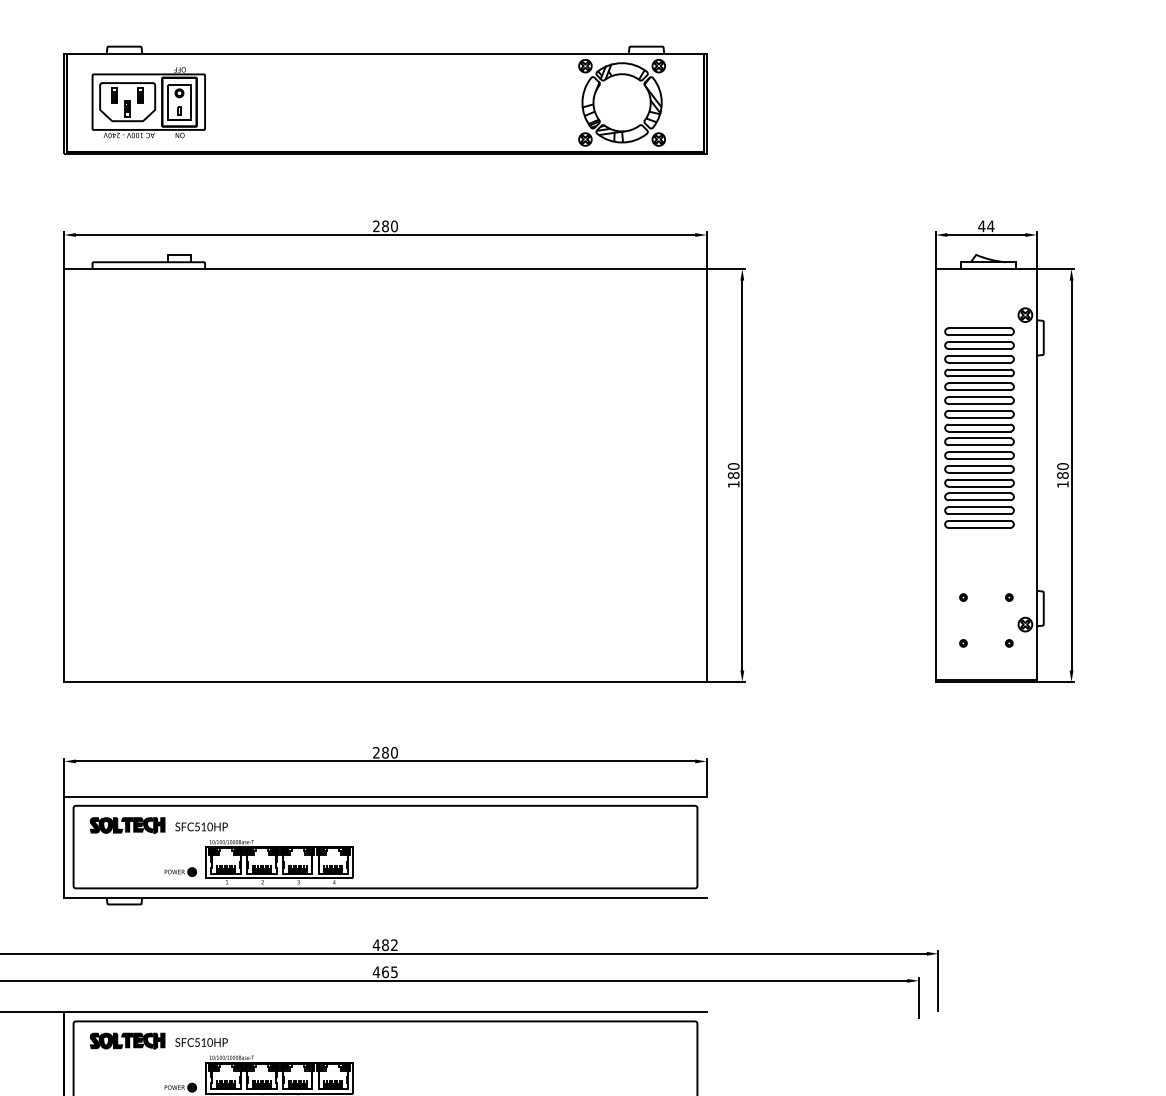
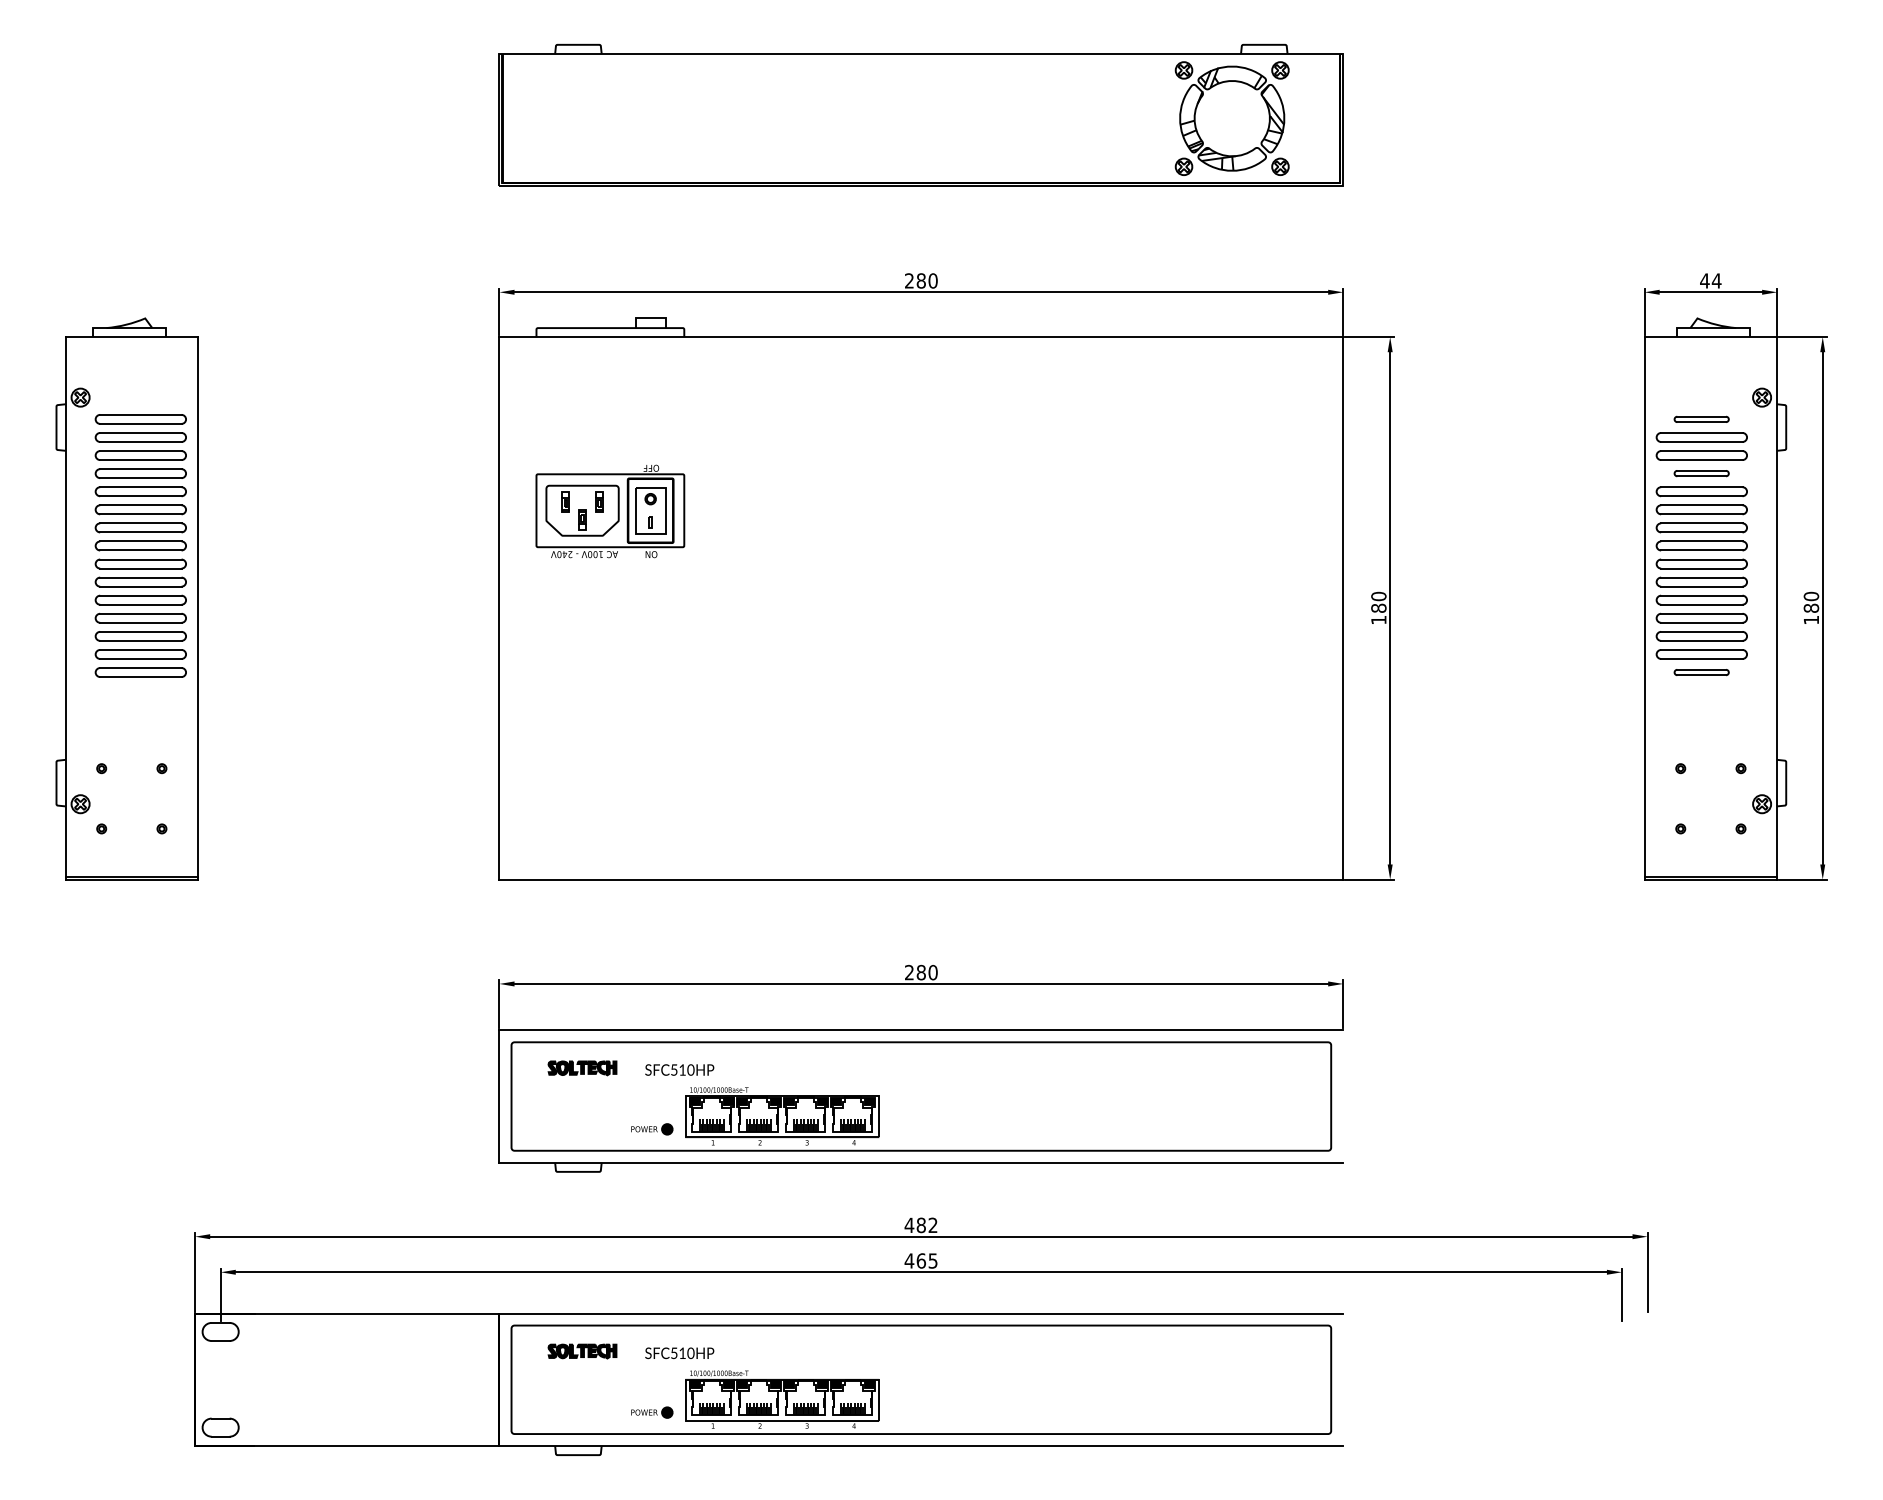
part: (148, 102) -> (610, 511), moved
part: (979, 331) -> (1701, 419), size x0.6
part: (979, 372) -> (1701, 473), size x0.6
part: (979, 524) -> (1701, 672), size x0.6
part: (127, 825) -> (582, 1068), size x0.7
part: (127, 1041) -> (582, 1351), size x0.7

